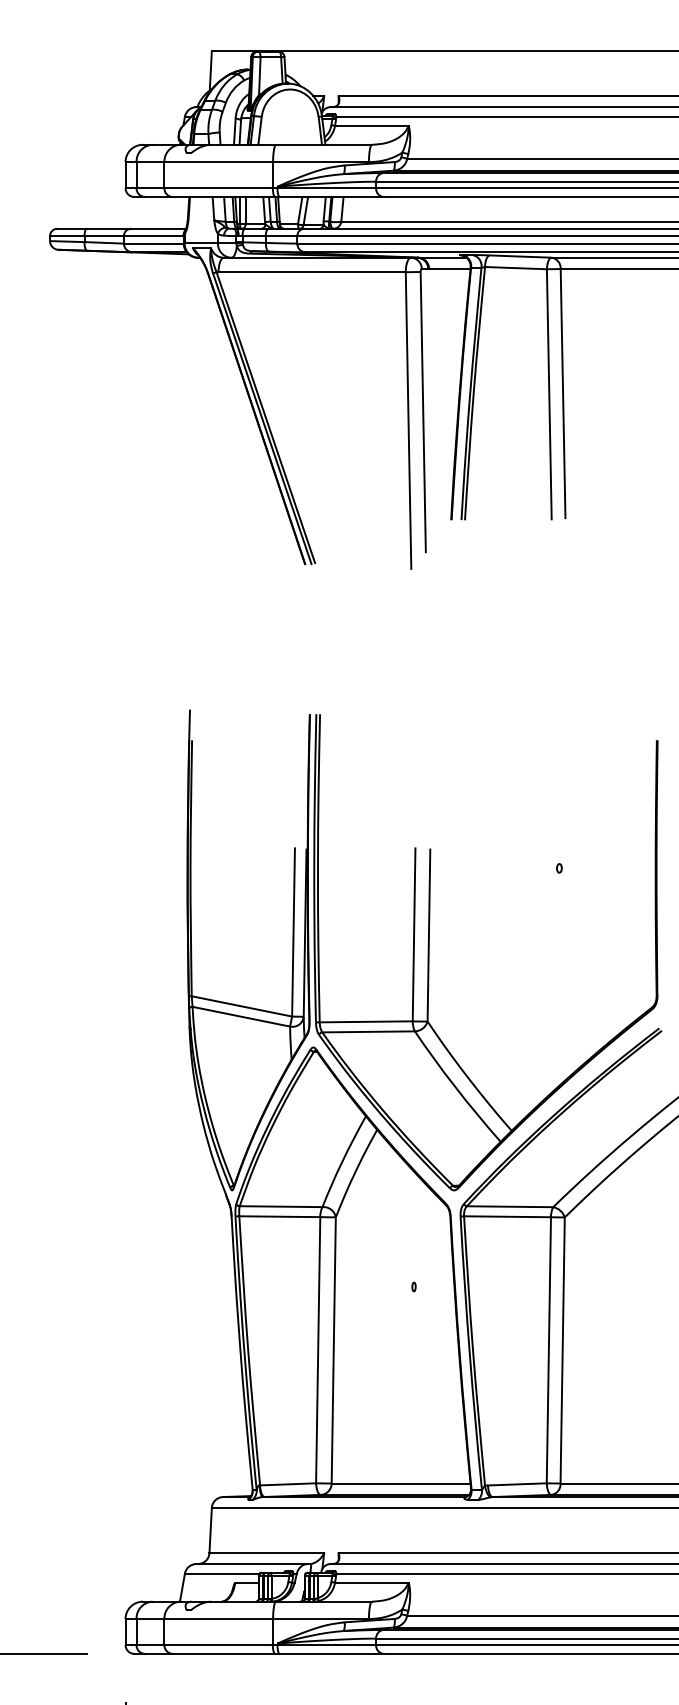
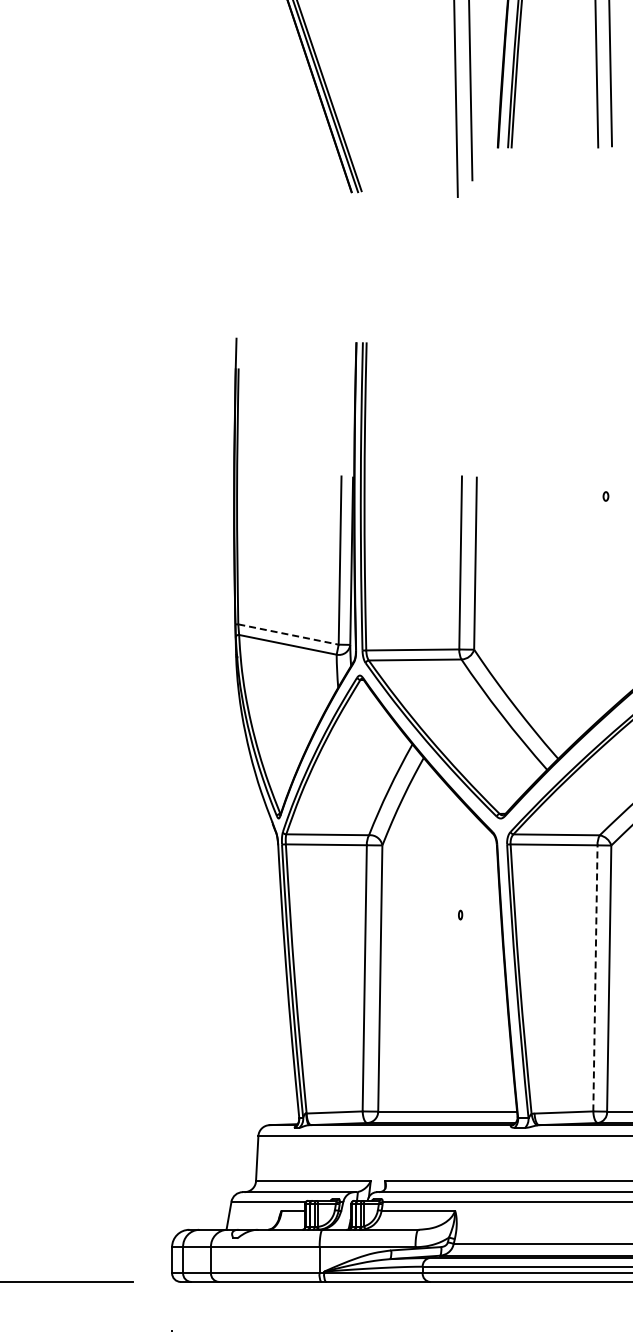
line: (242, 1006) -> (289, 634), solid -> dashed
line: (548, 1349) -> (595, 977), solid -> dashed

